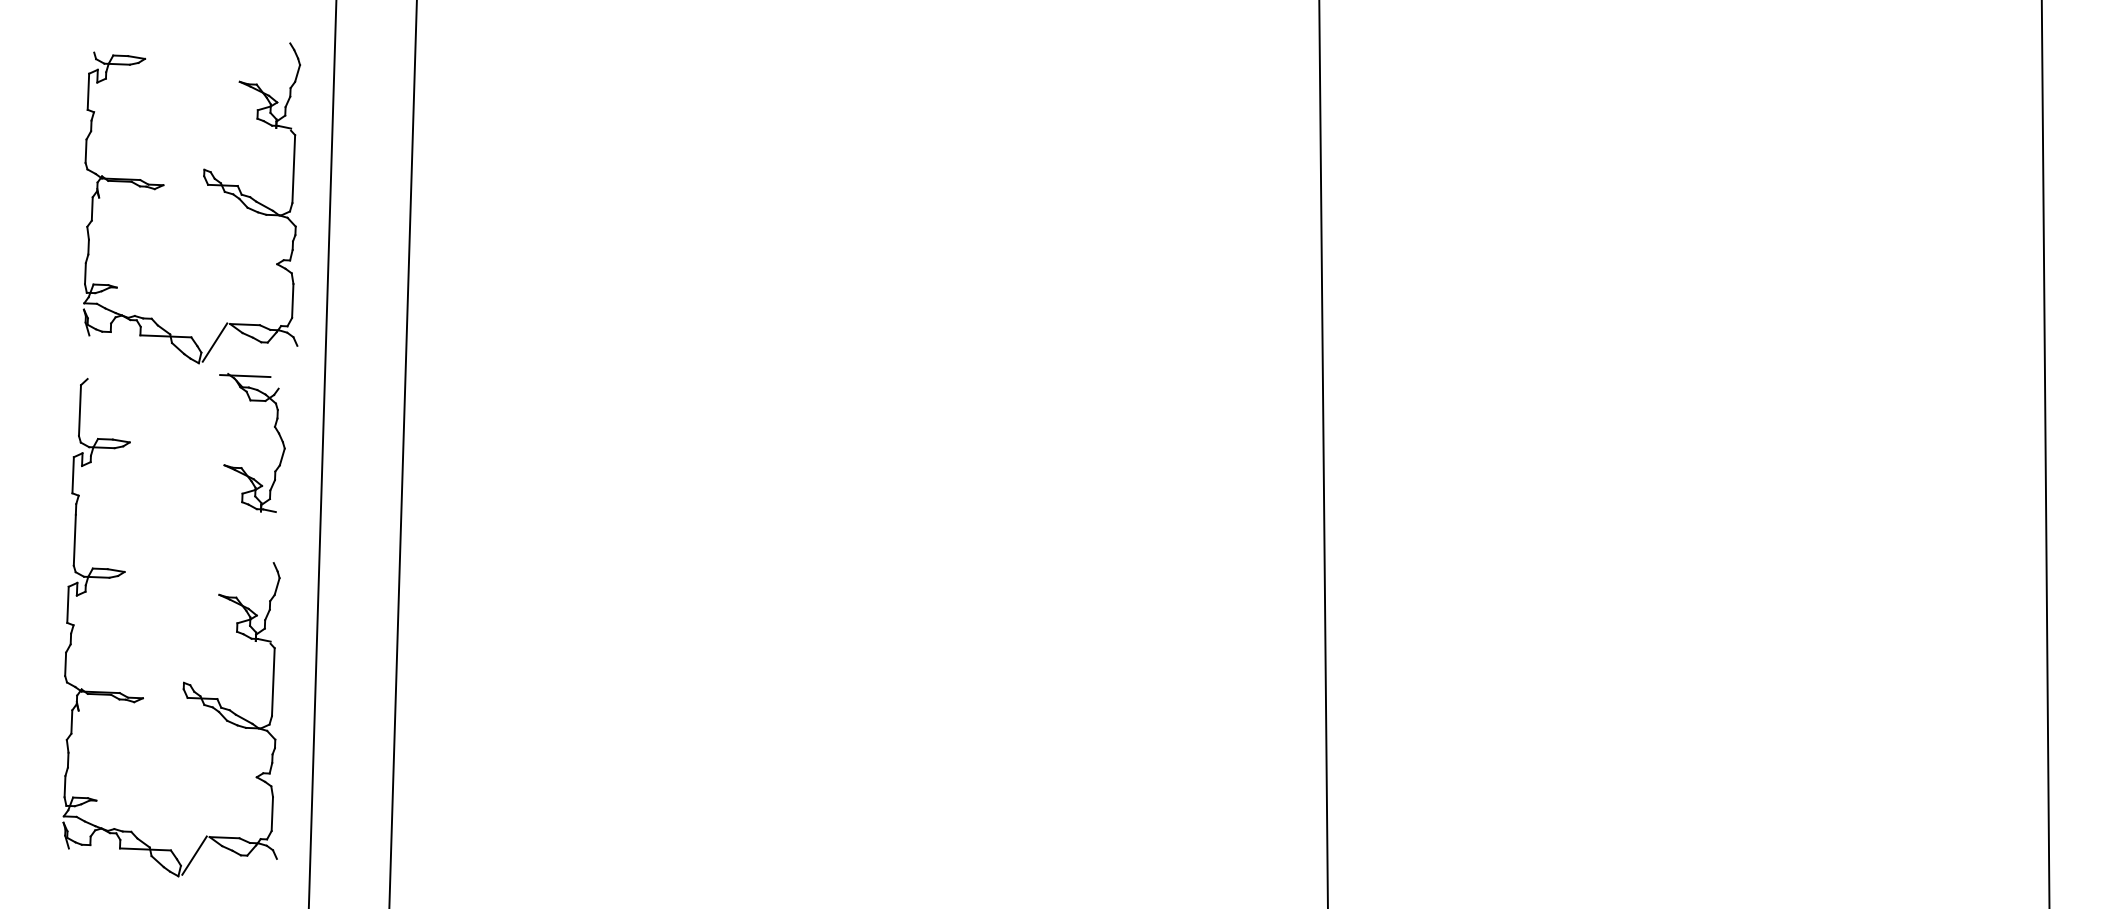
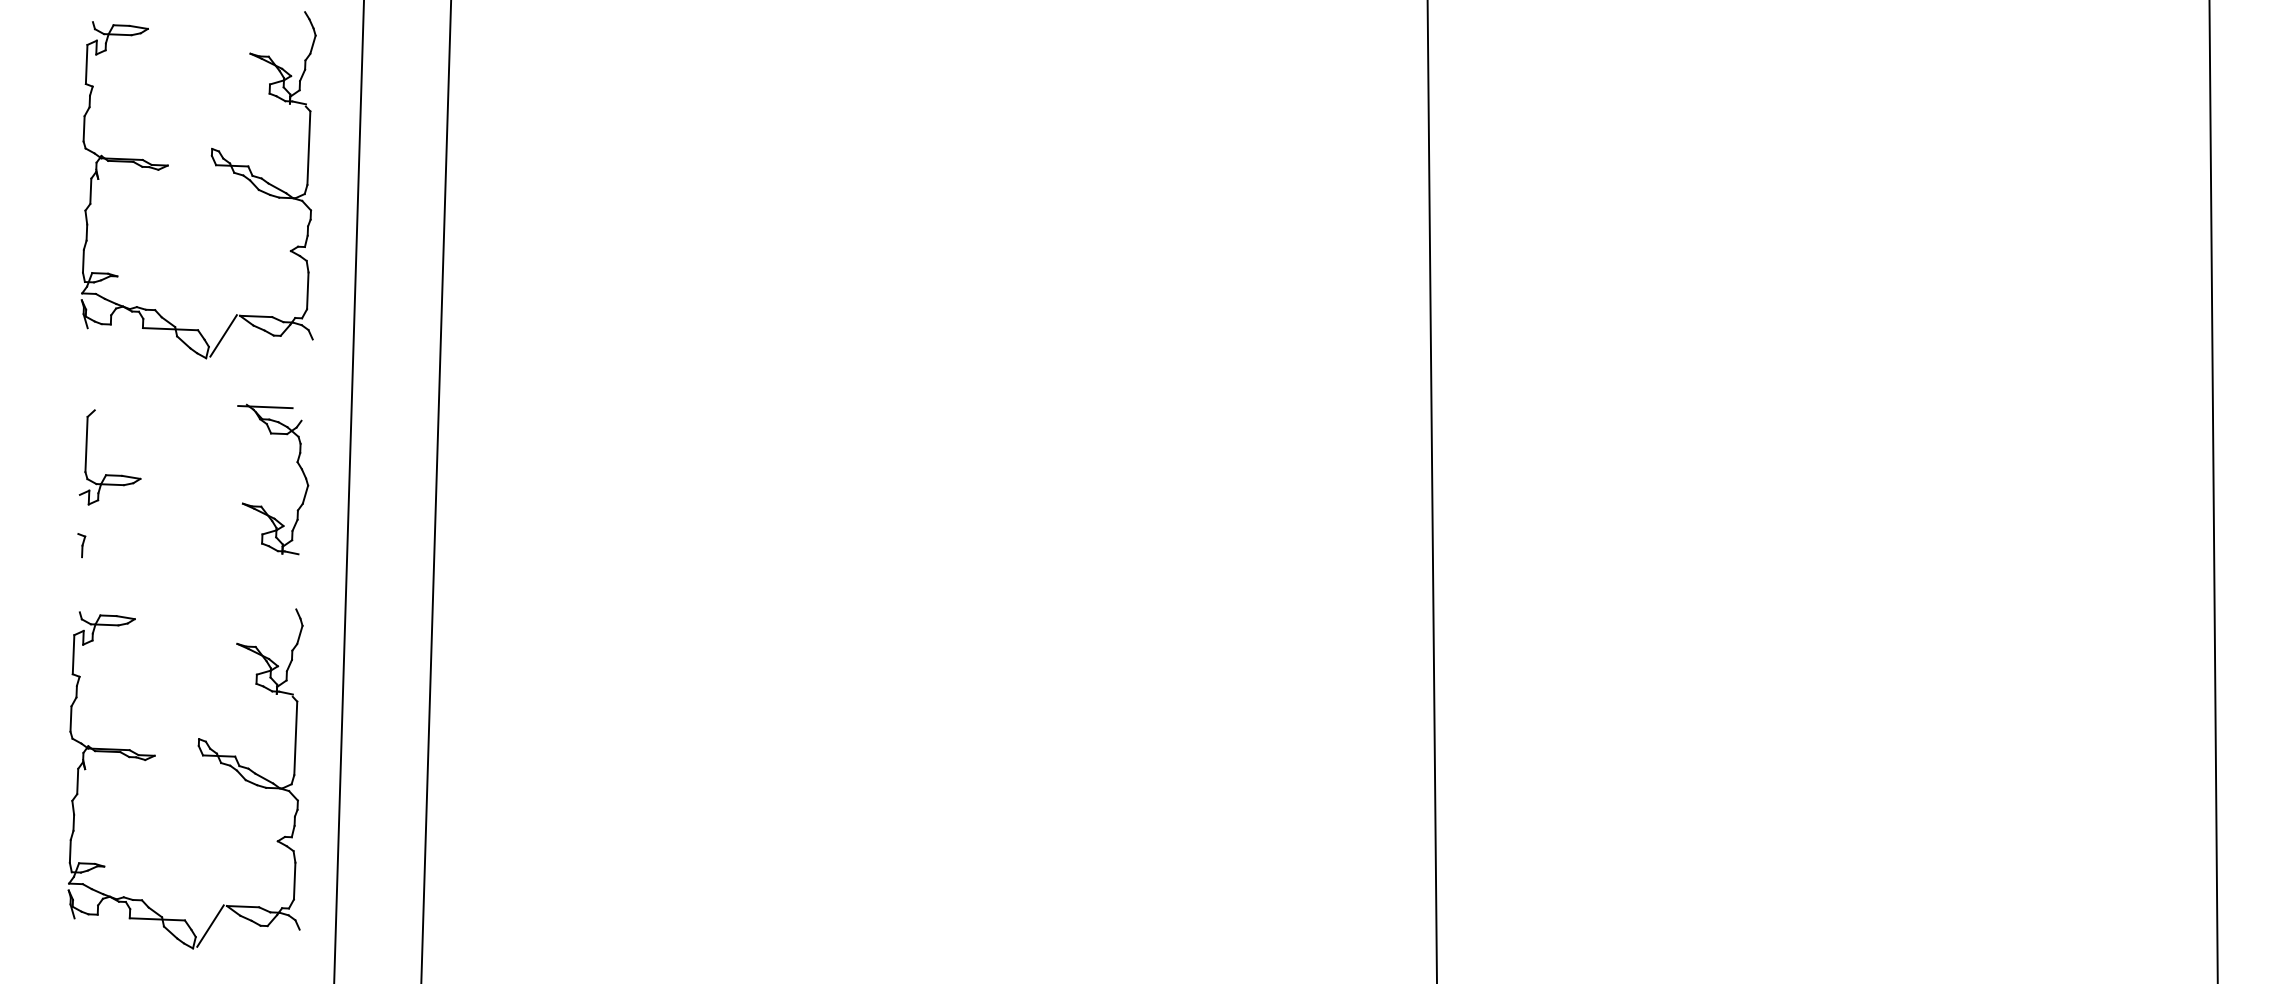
part: (207, 186) -> (215, 166), moved
line: (72, 475) -> (78, 514), removed
line: (74, 539) -> (80, 584), removed

